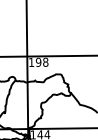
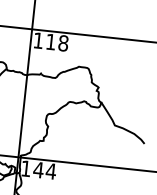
text: (38, 62) -> (50, 42), 198 -> 118

